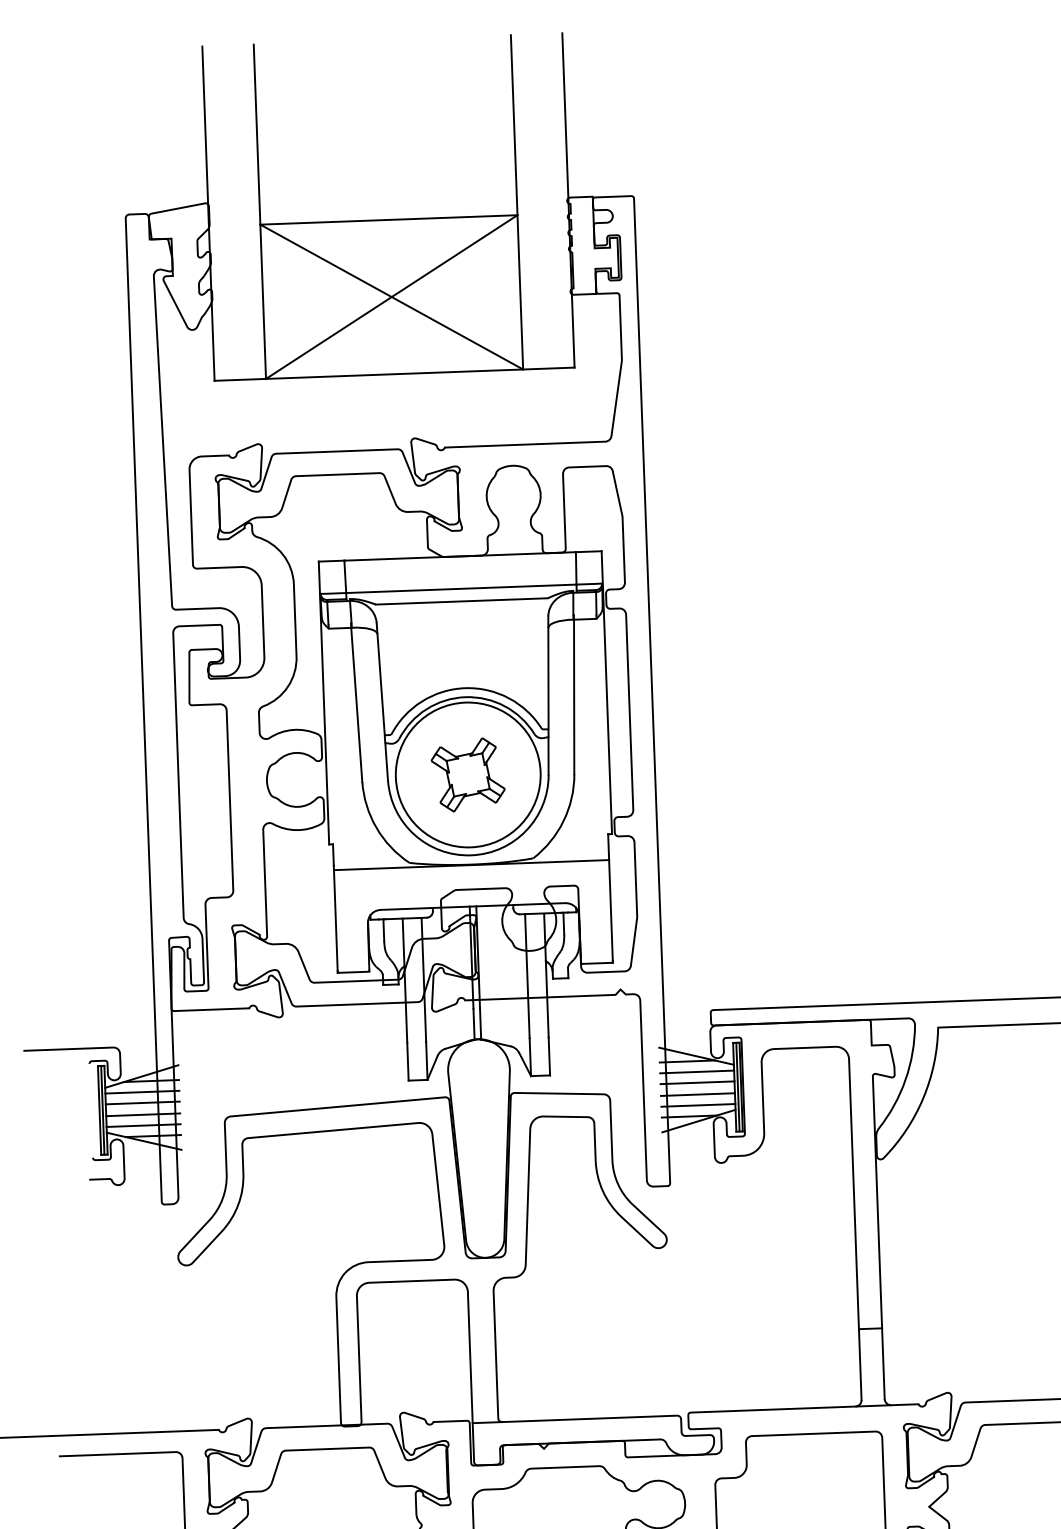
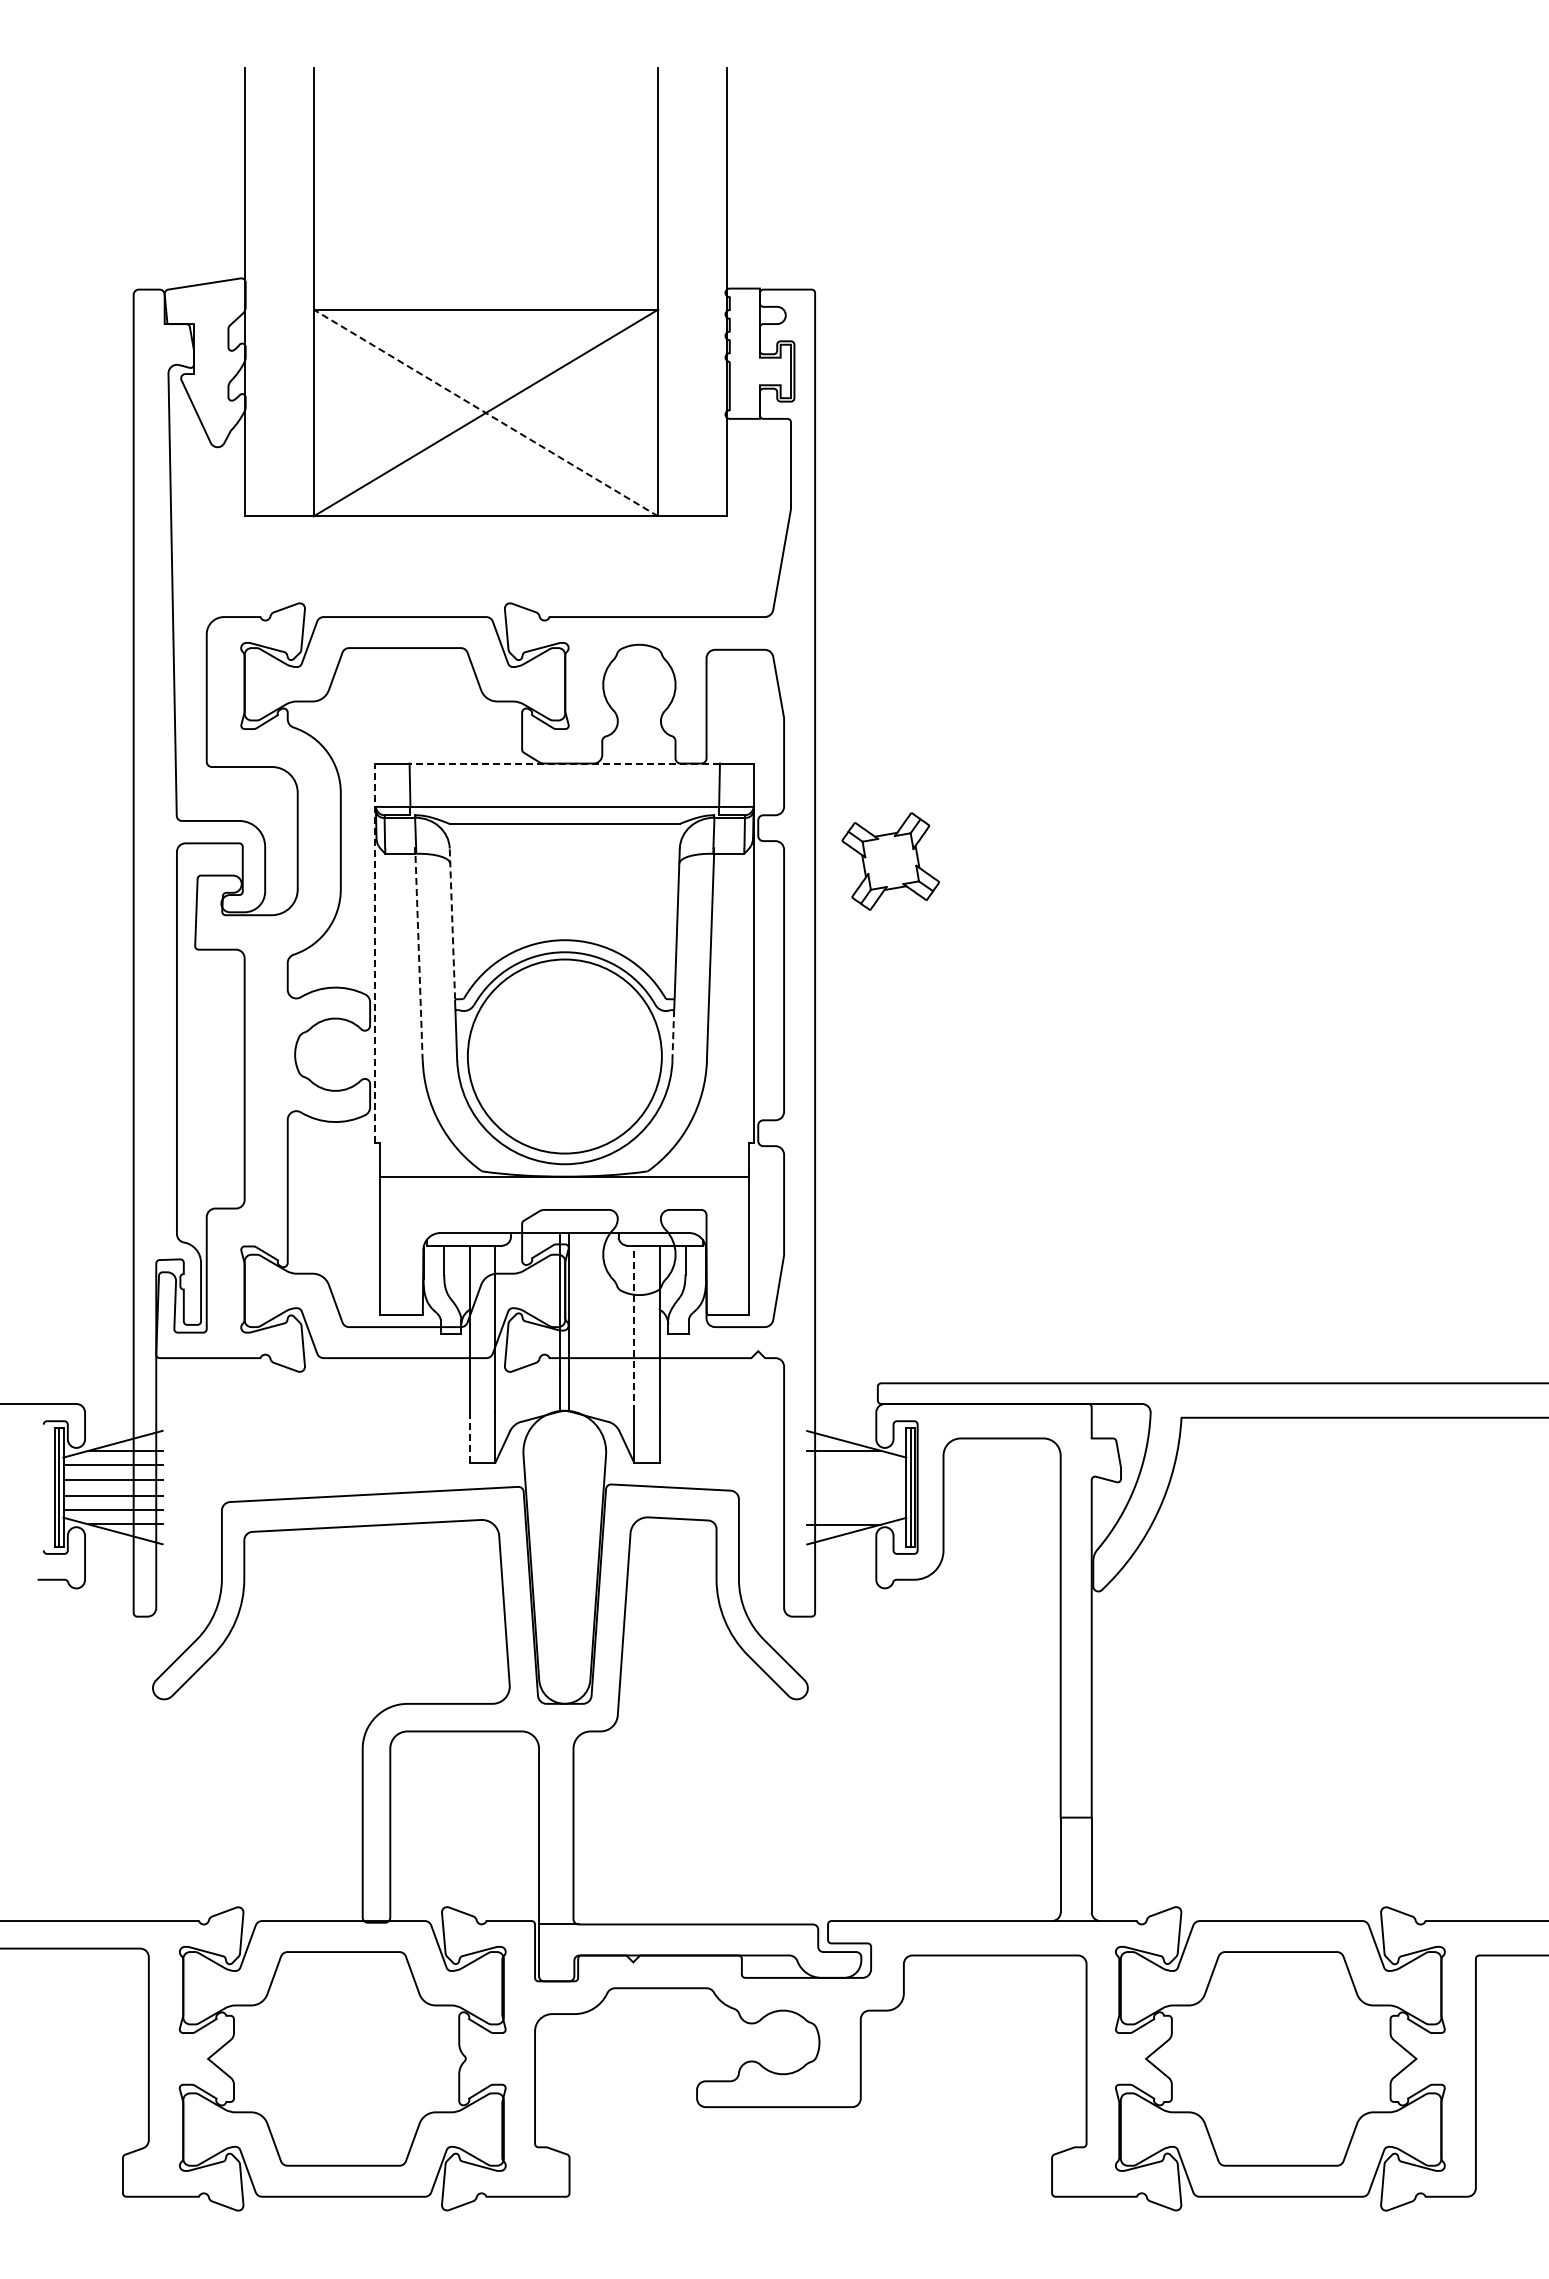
line: (391, 297) -> (485, 413), solid -> dashed
line: (459, 556) -> (564, 763), solid -> dashed
line: (380, 678) -> (452, 923), solid -> dashed
line: (324, 703) -> (375, 953), solid -> dashed
line: (357, 705) -> (419, 957), solid -> dashed
line: (548, 756) -> (673, 1035), solid -> dashed
part: (467, 774) -> (890, 861), moved
line: (527, 975) -> (634, 1328), solid -> dashed
line: (408, 1061) -> (470, 1436), solid -> dashed
line: (696, 1072) -> (856, 1465), removed
line: (697, 1082) -> (856, 1479), removed
line: (697, 1094) -> (856, 1495), removed
line: (698, 1105) -> (856, 1510), removed

